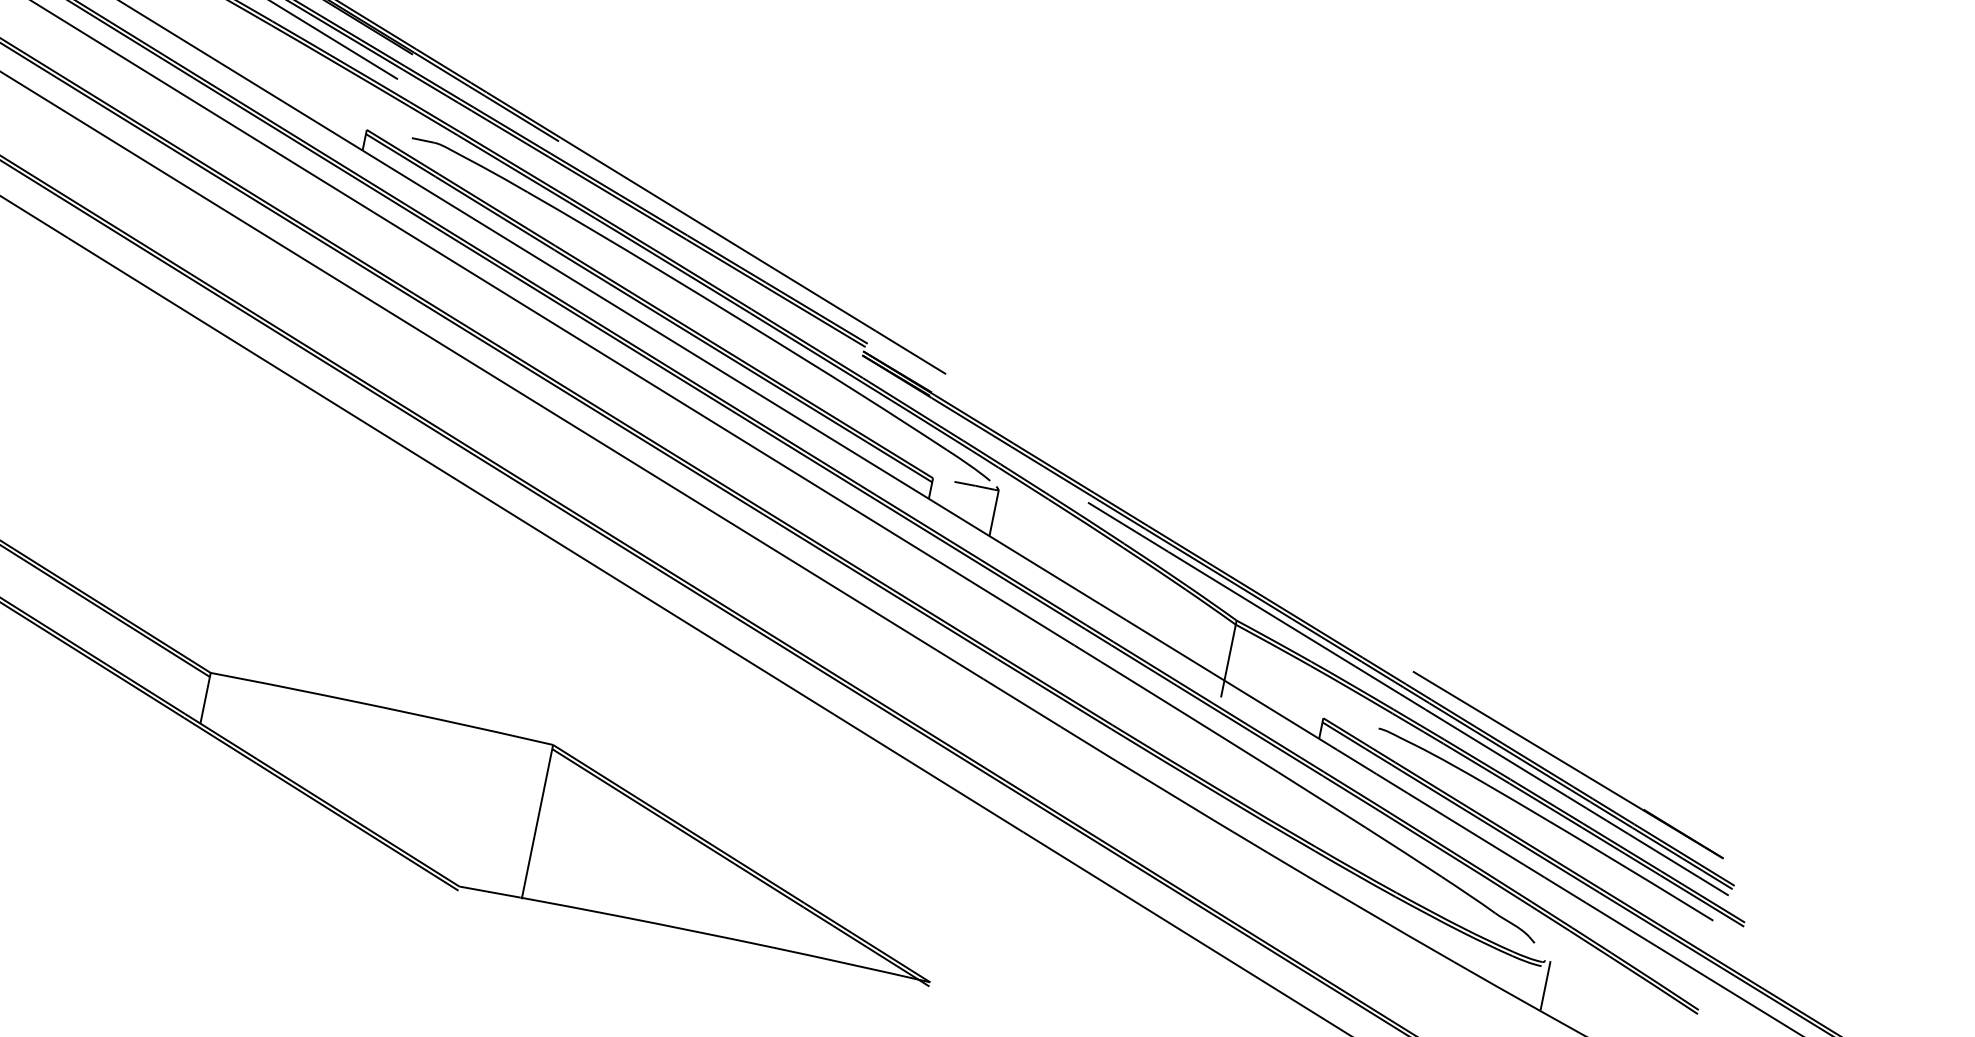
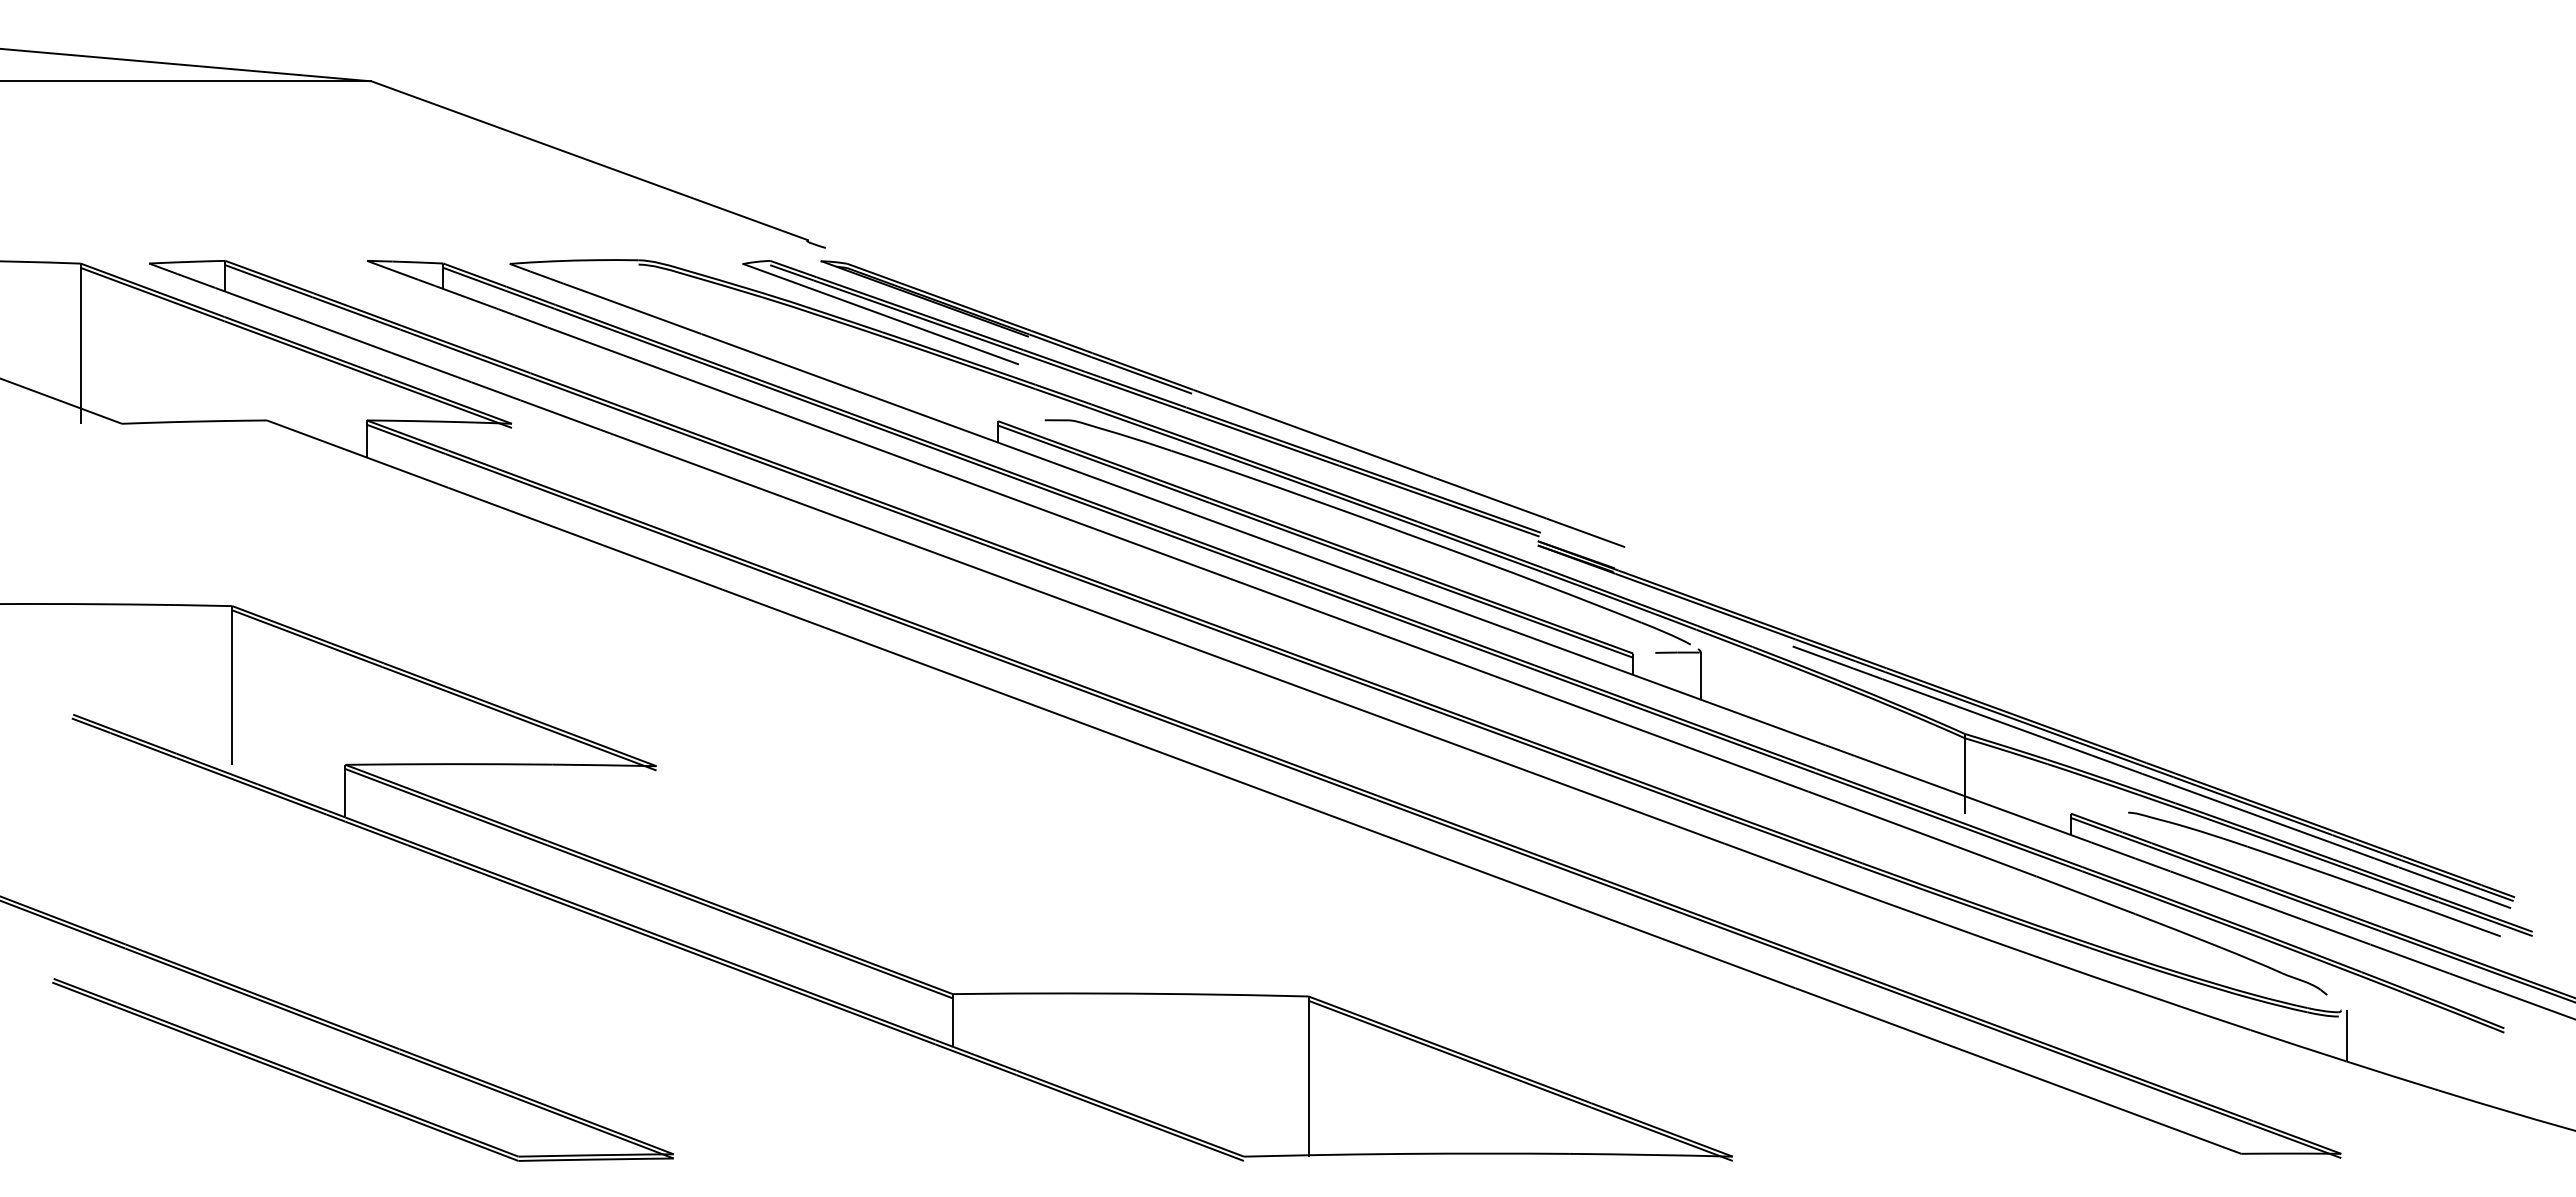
line: (1568, 764) -> (2324, 810), removed

